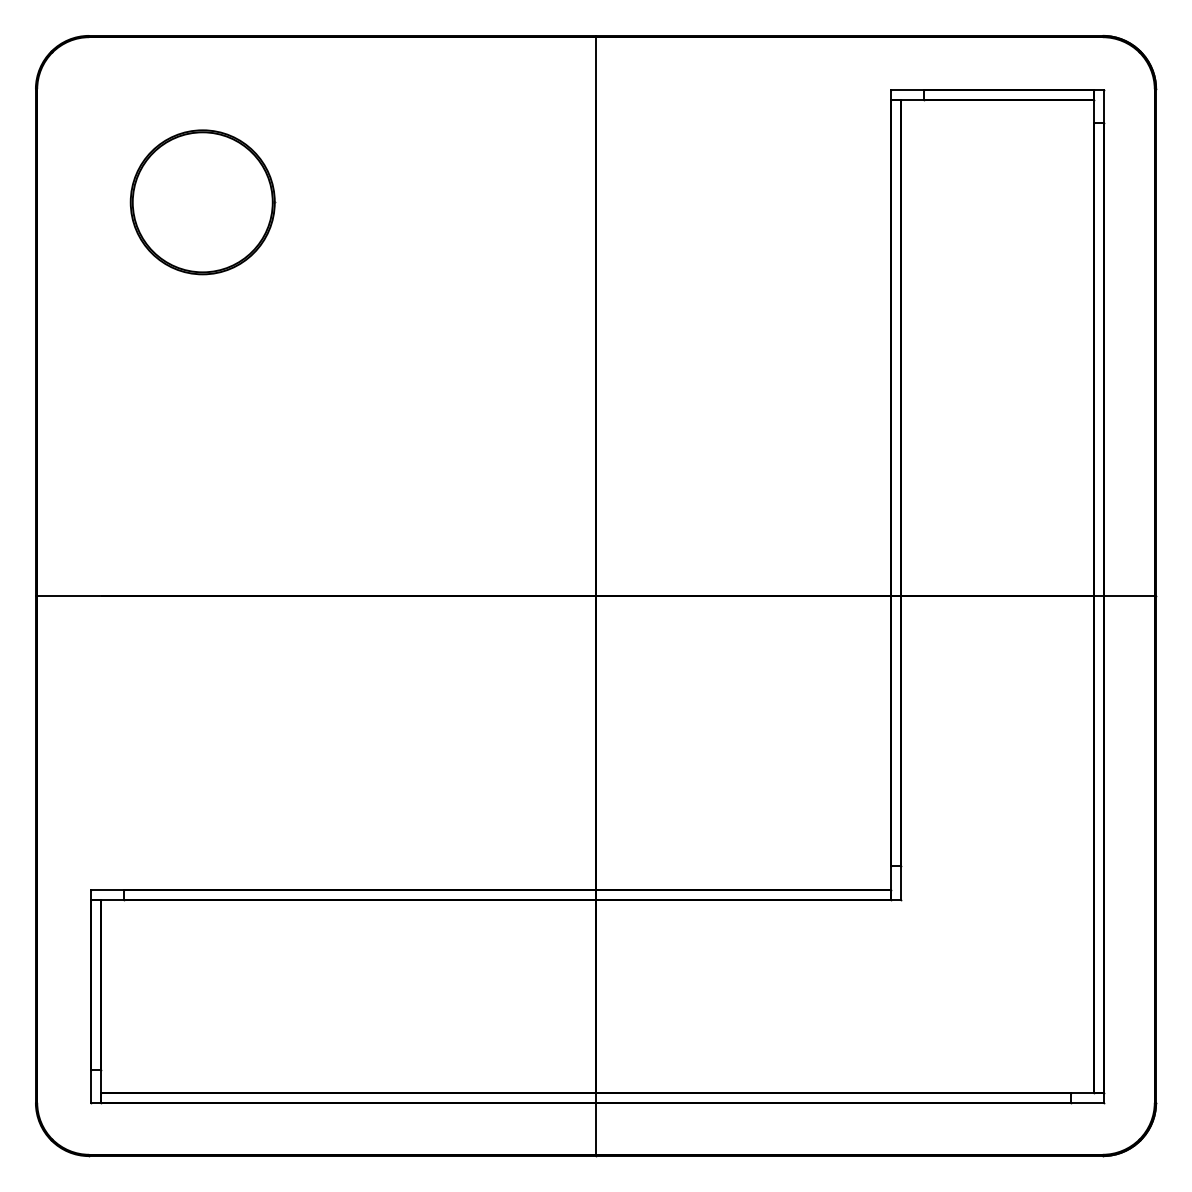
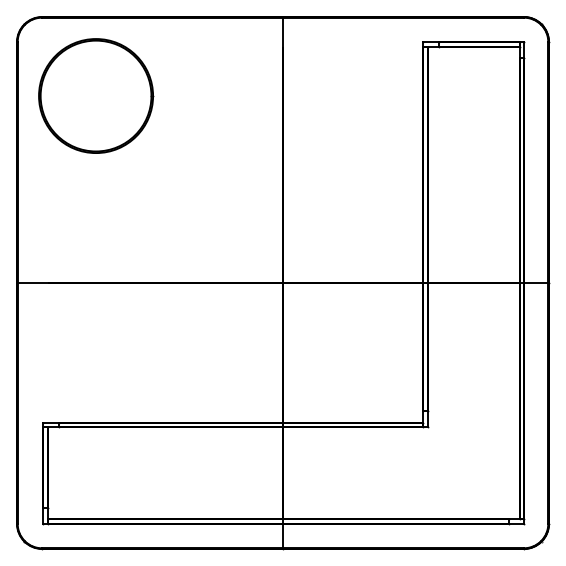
part: (203, 201) -> (96, 95), size x1.67

